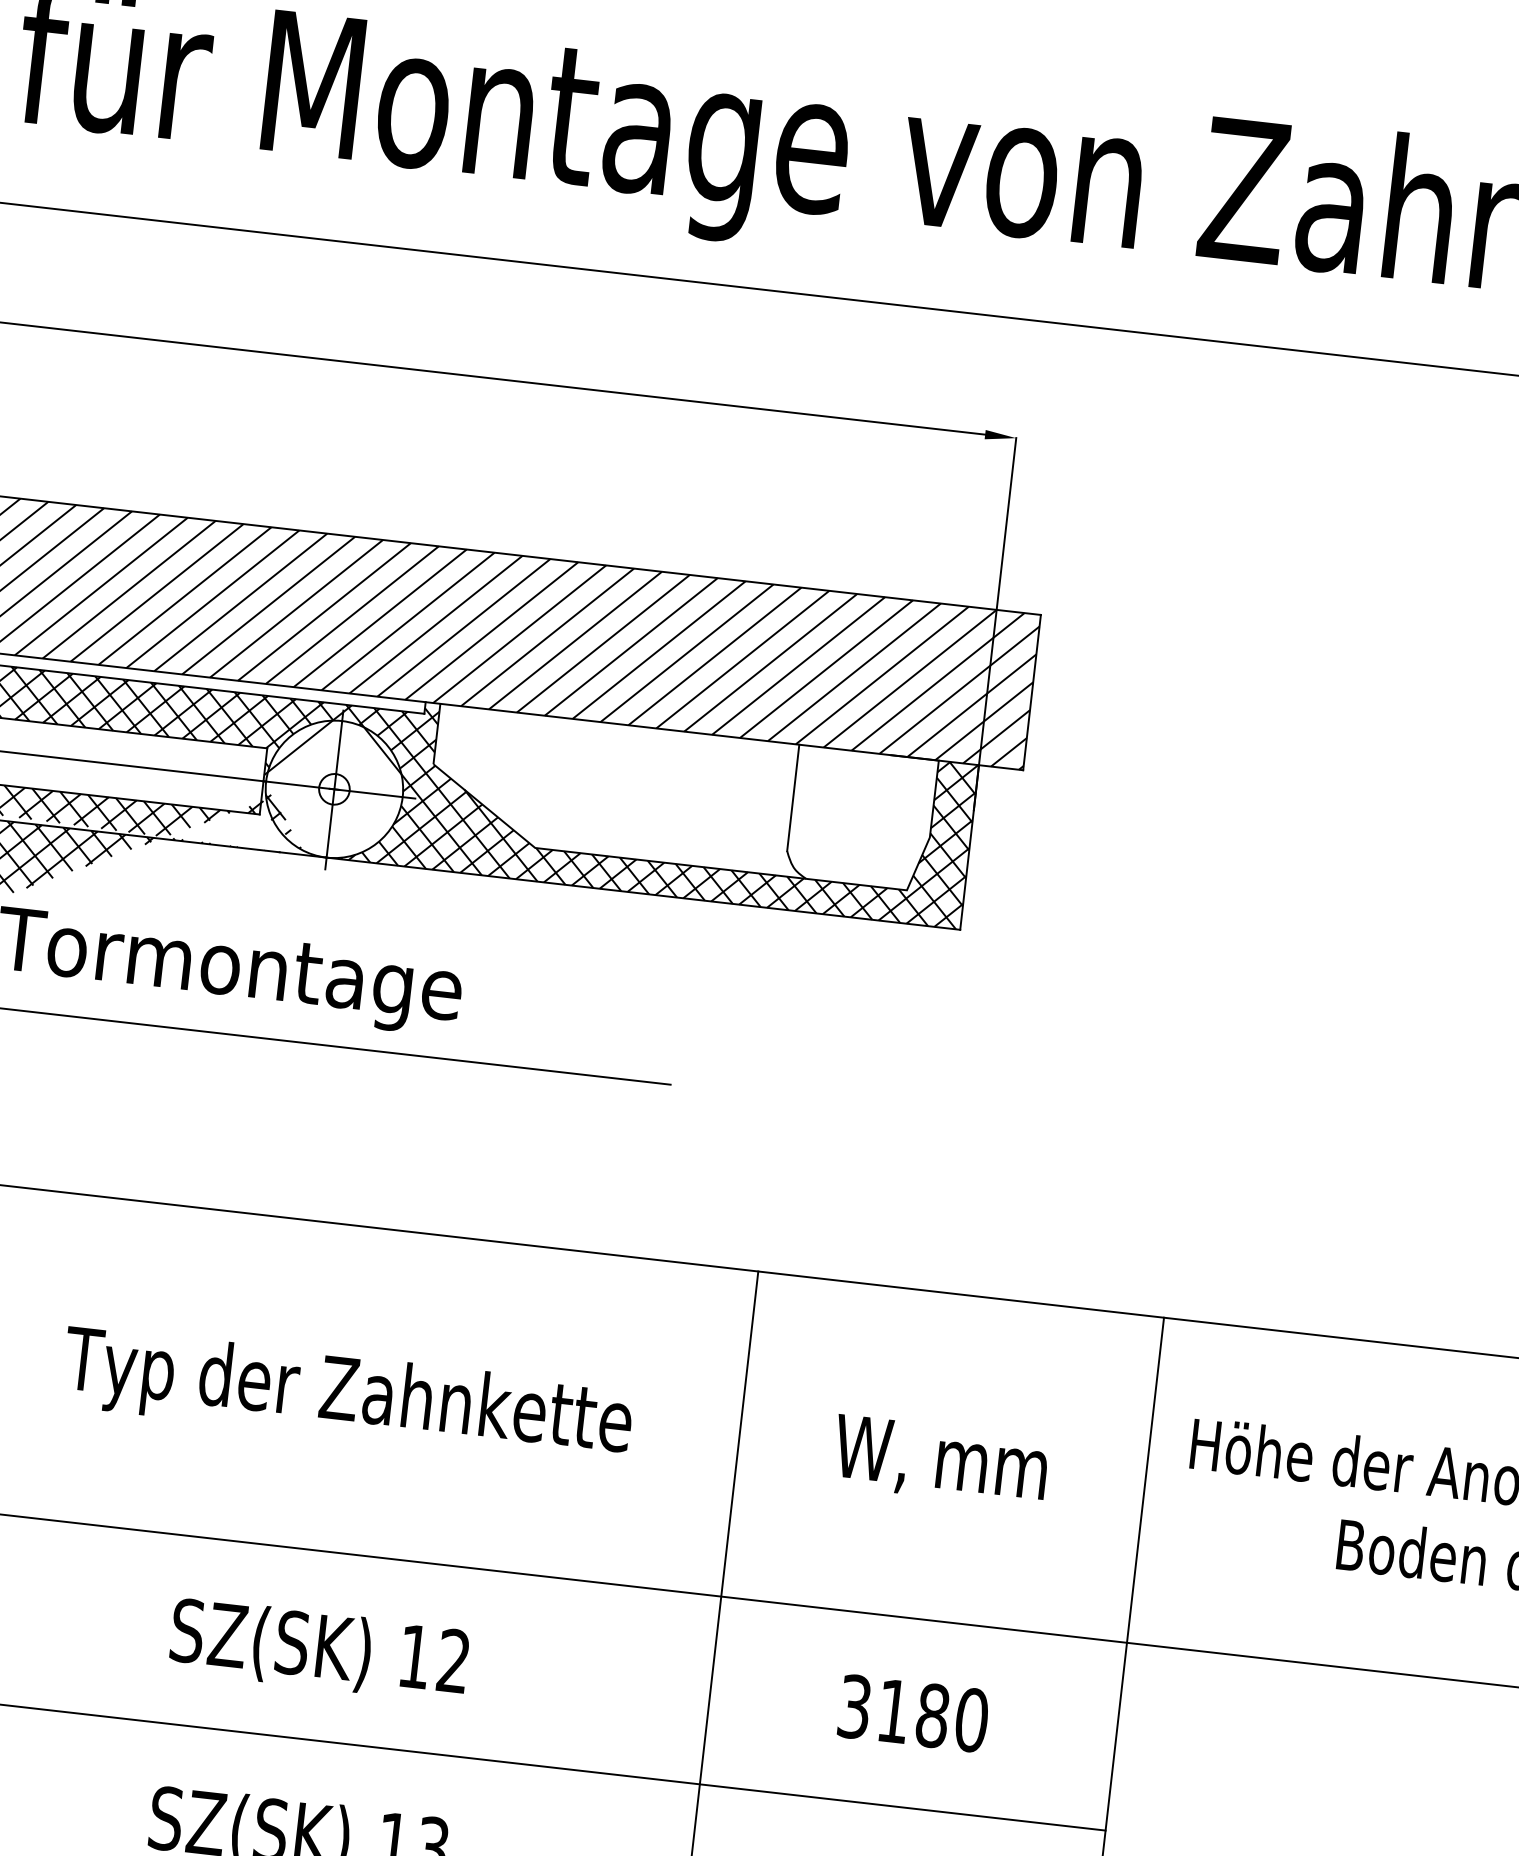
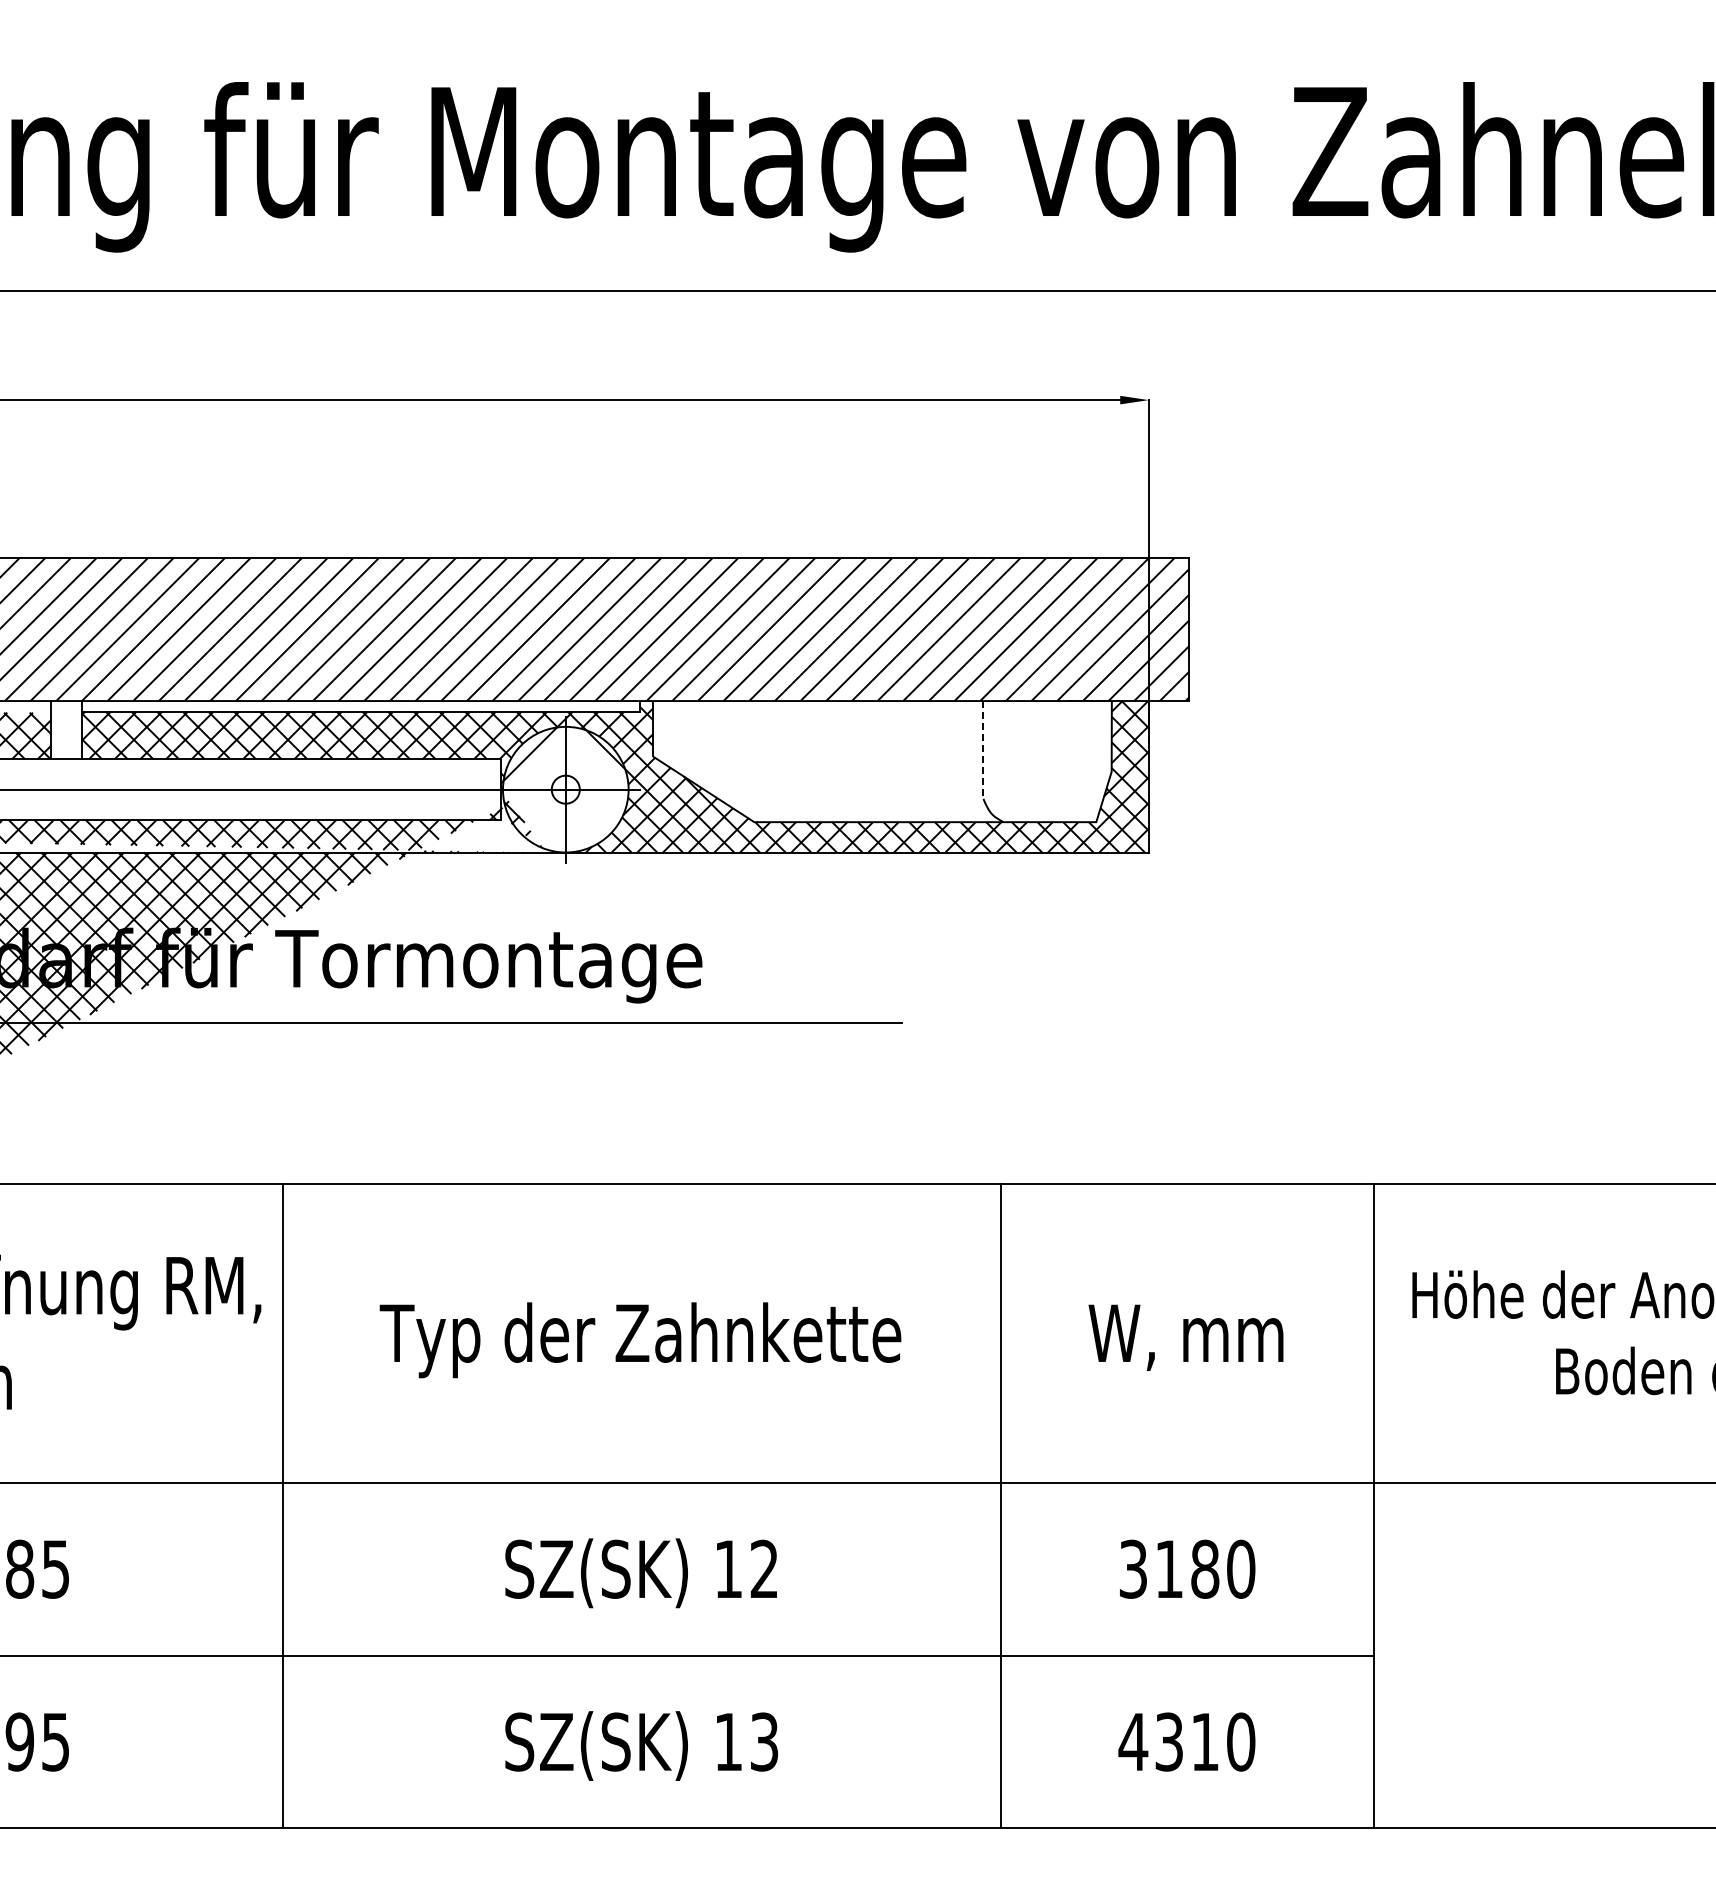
line: (793, 798) -> (983, 750), solid -> dashed

